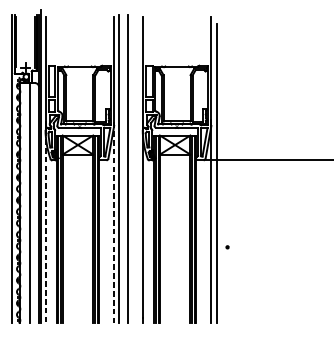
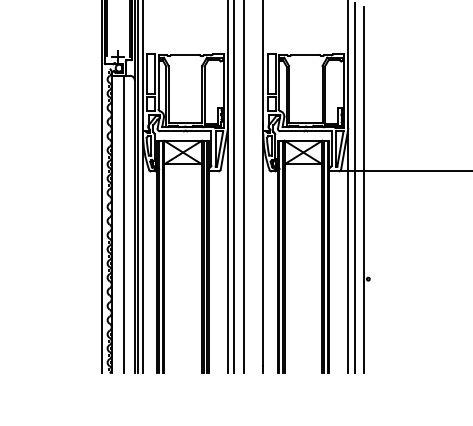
line: (223, 175) -> (363, 190), added
line: (113, 221) -> (227, 247), dashed -> solid
line: (45, 222) -> (142, 248), dashed -> solid

